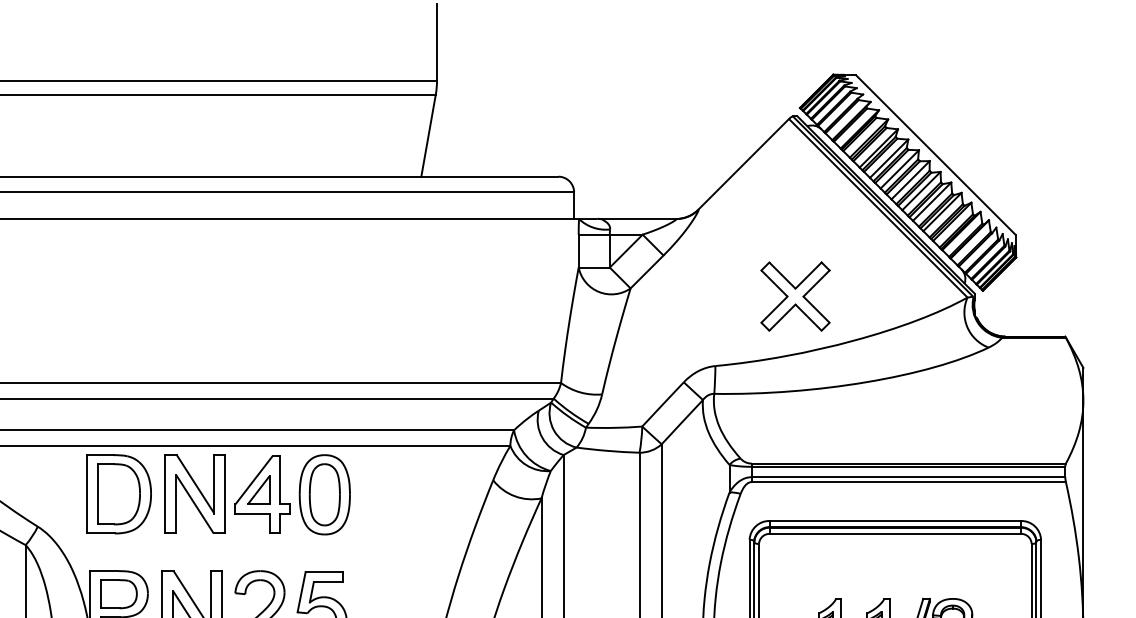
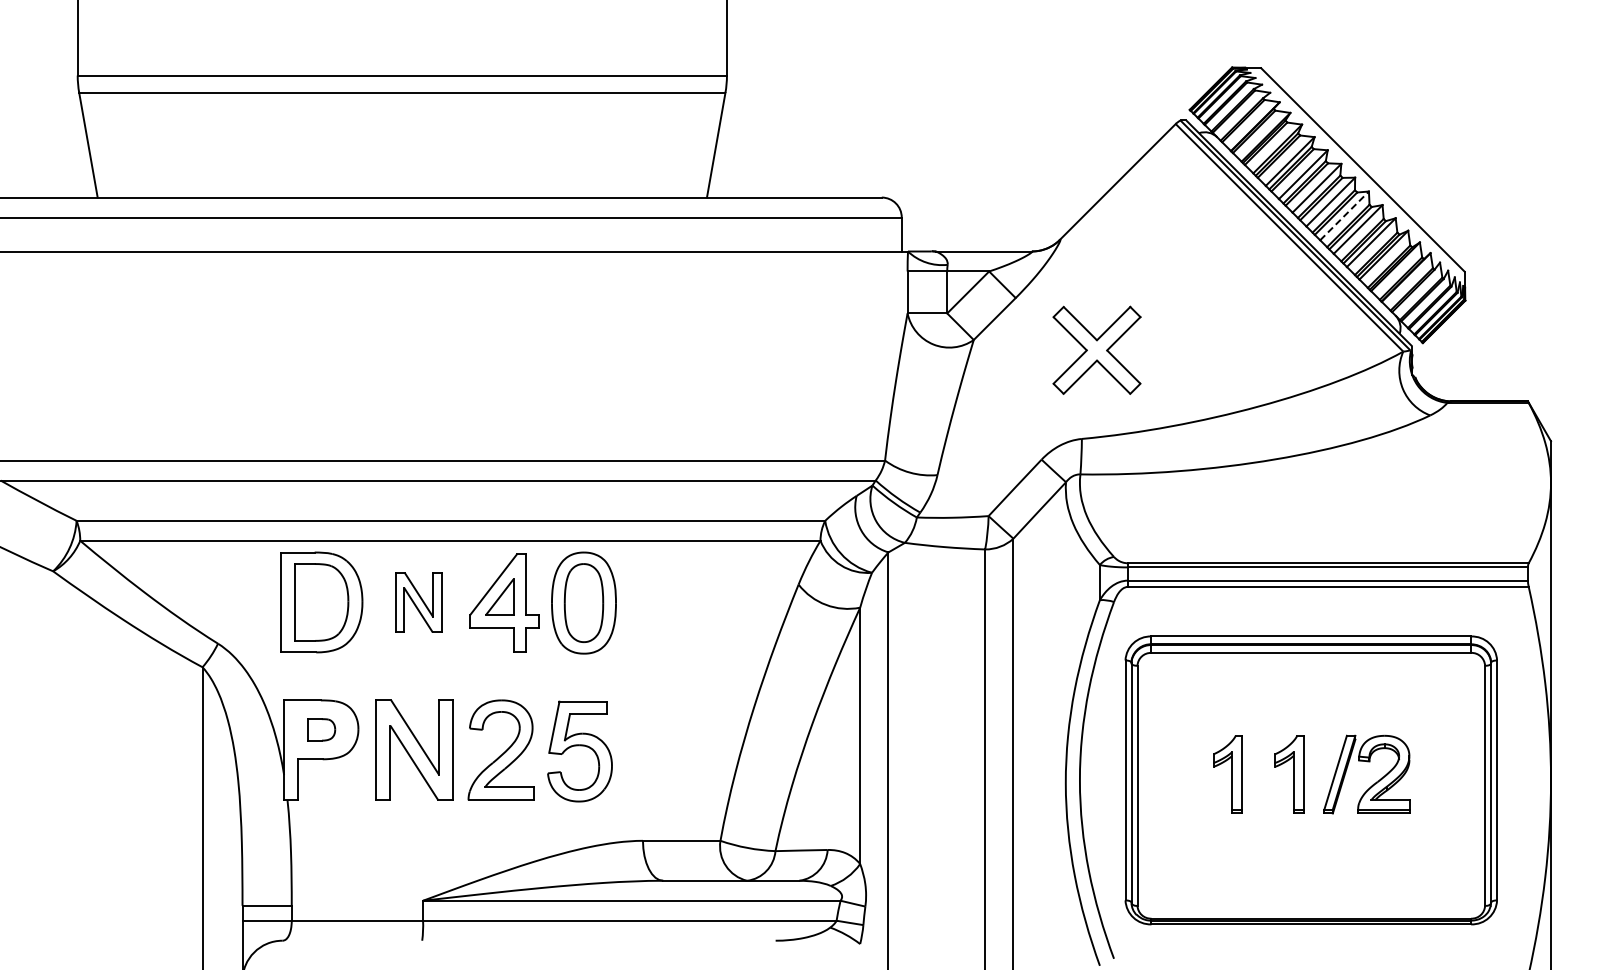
line: (921, 190) -> (1344, 215), solid -> dashed
part: (795, 295) -> (1096, 349), moved
part: (195, 494) -> (418, 602), size x0.6
part: (118, 593) -> (321, 729), size x0.6

